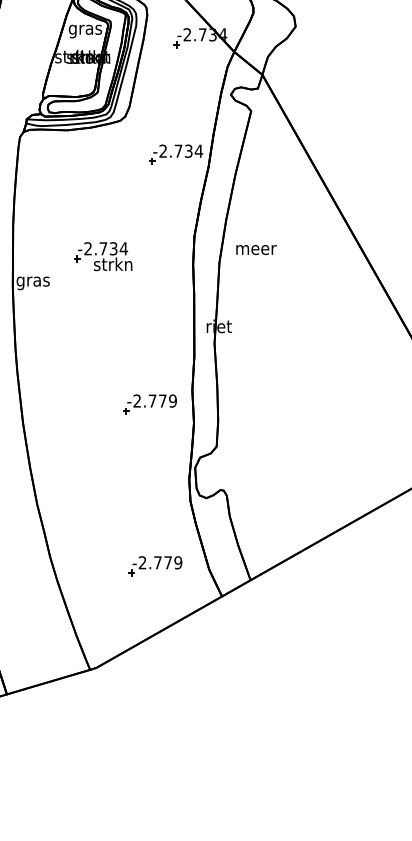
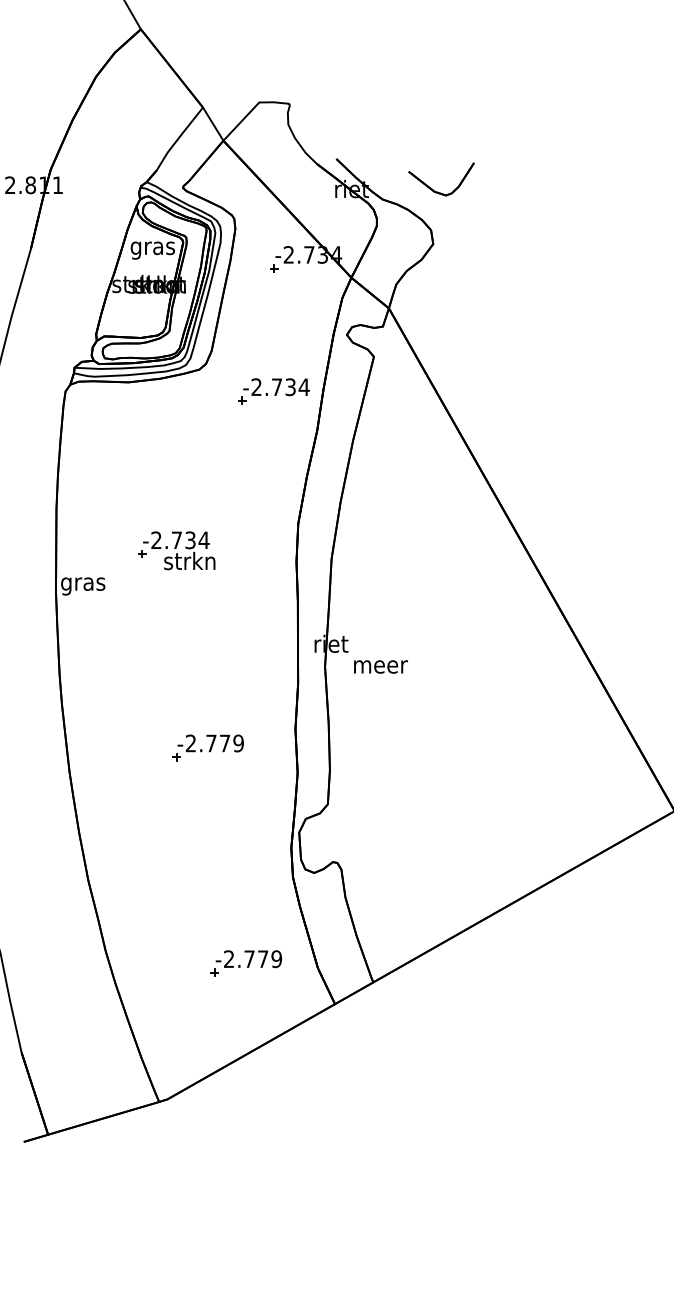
part: (175, 154) -> (273, 391), moved
text: (256, 249) -> (380, 666), moved
part: (149, 404) -> (207, 747), moved

